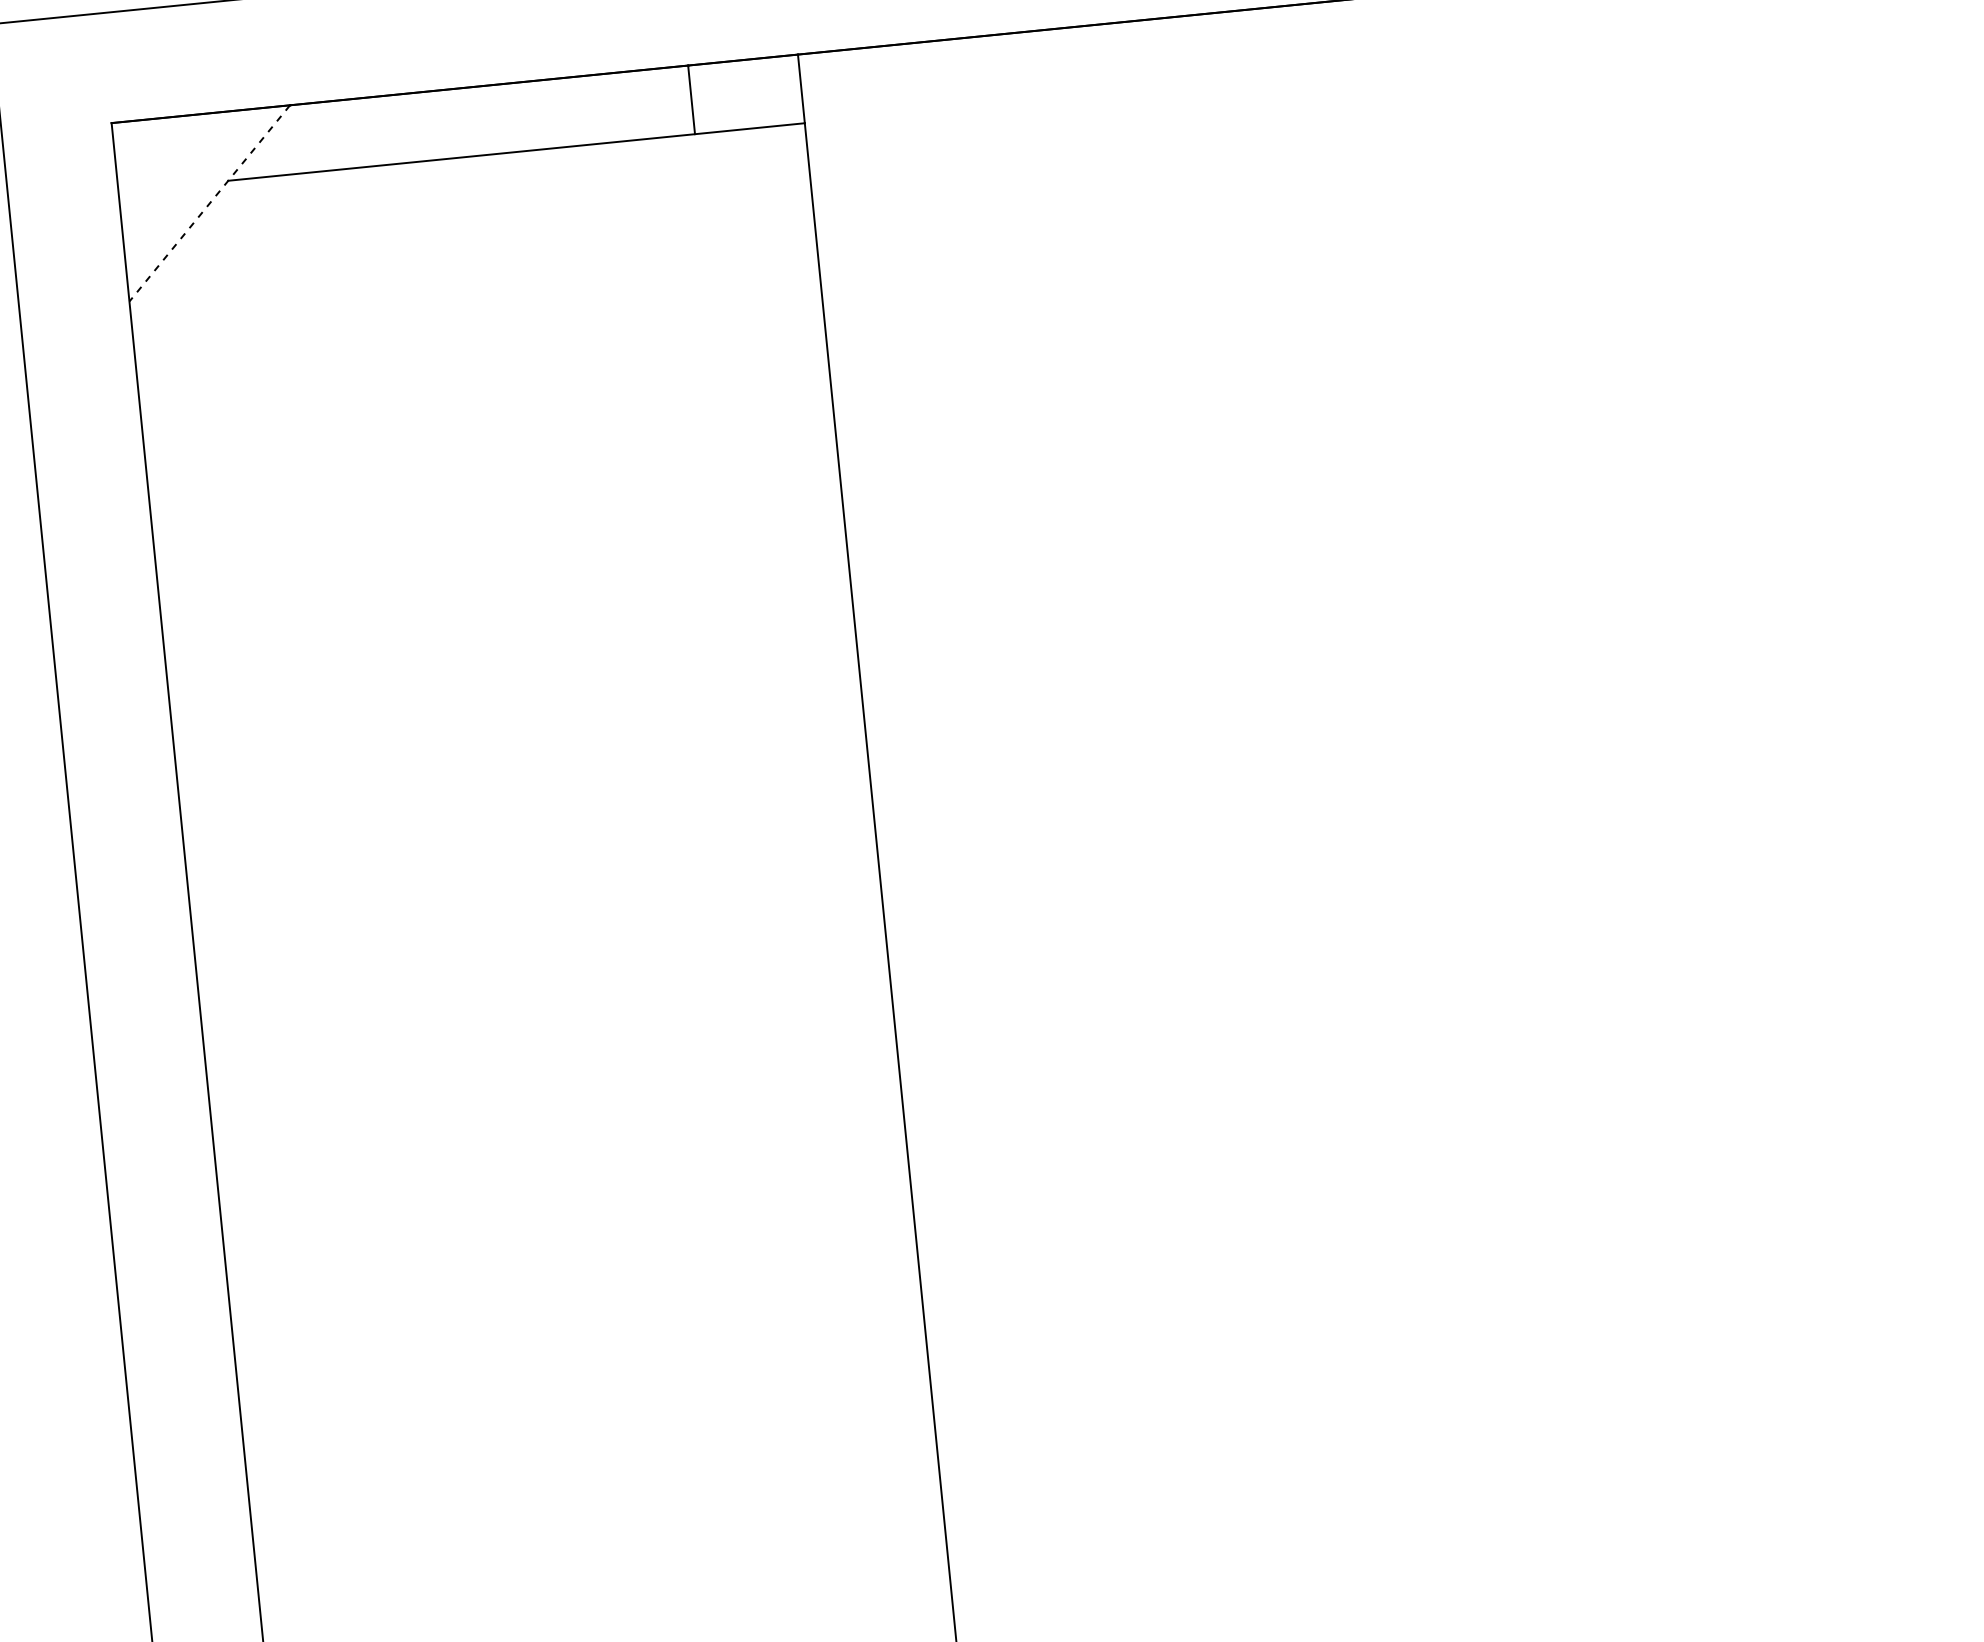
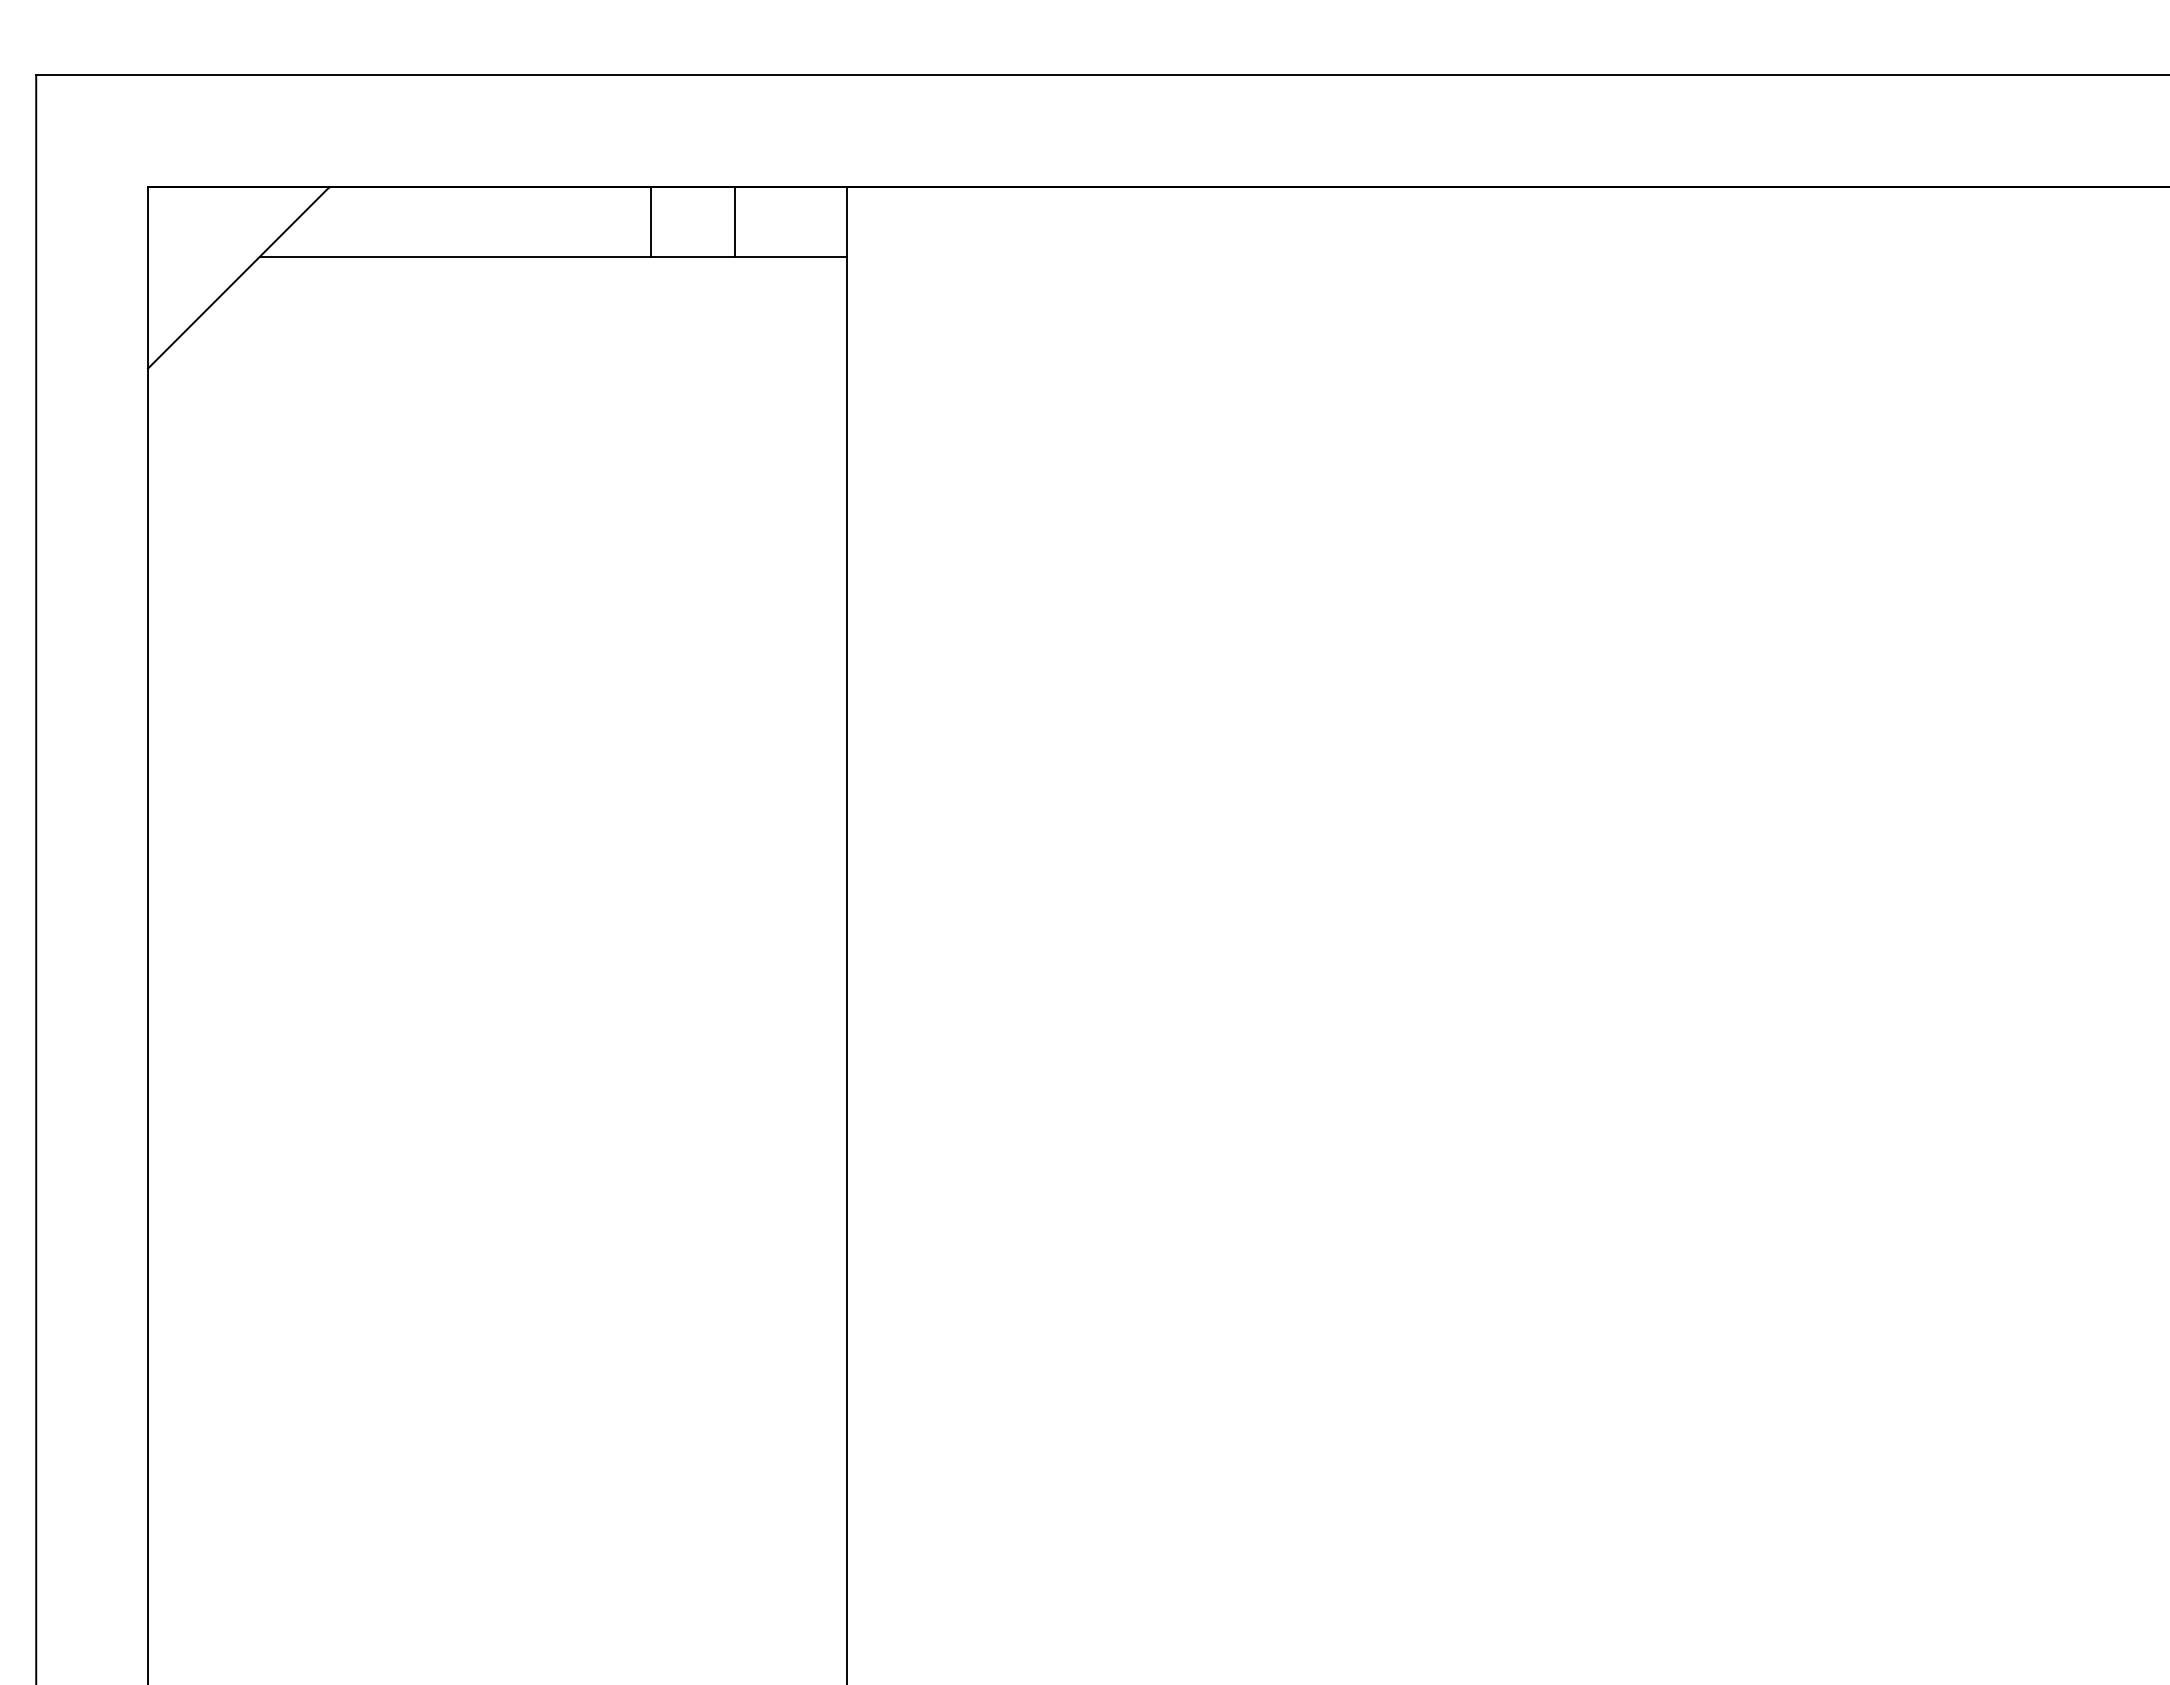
line: (609, 107) -> (651, 221), added
line: (209, 204) -> (238, 278), dashed -> solid

